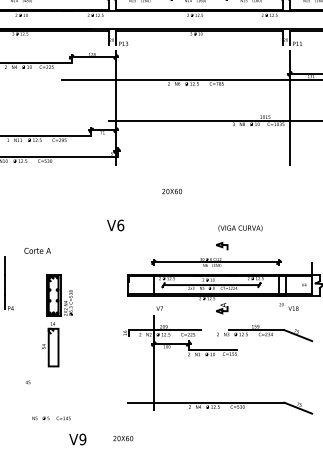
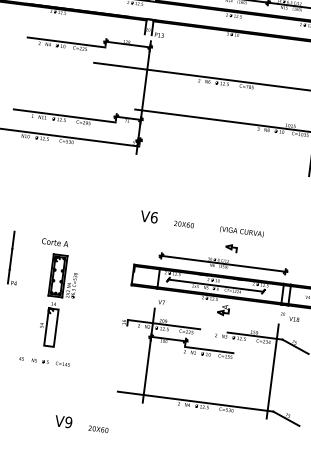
text: (171, 191) -> (183, 224), moved
text: (115, 225) -> (149, 217), moved
text: (240, 228) -> (241, 231), moved
text: (37, 250) -> (55, 242), moved
line: (278, 362) -> (272, 370), added
text: (51, 418) -> (50, 362), moved
text: (123, 438) -> (98, 429), moved

